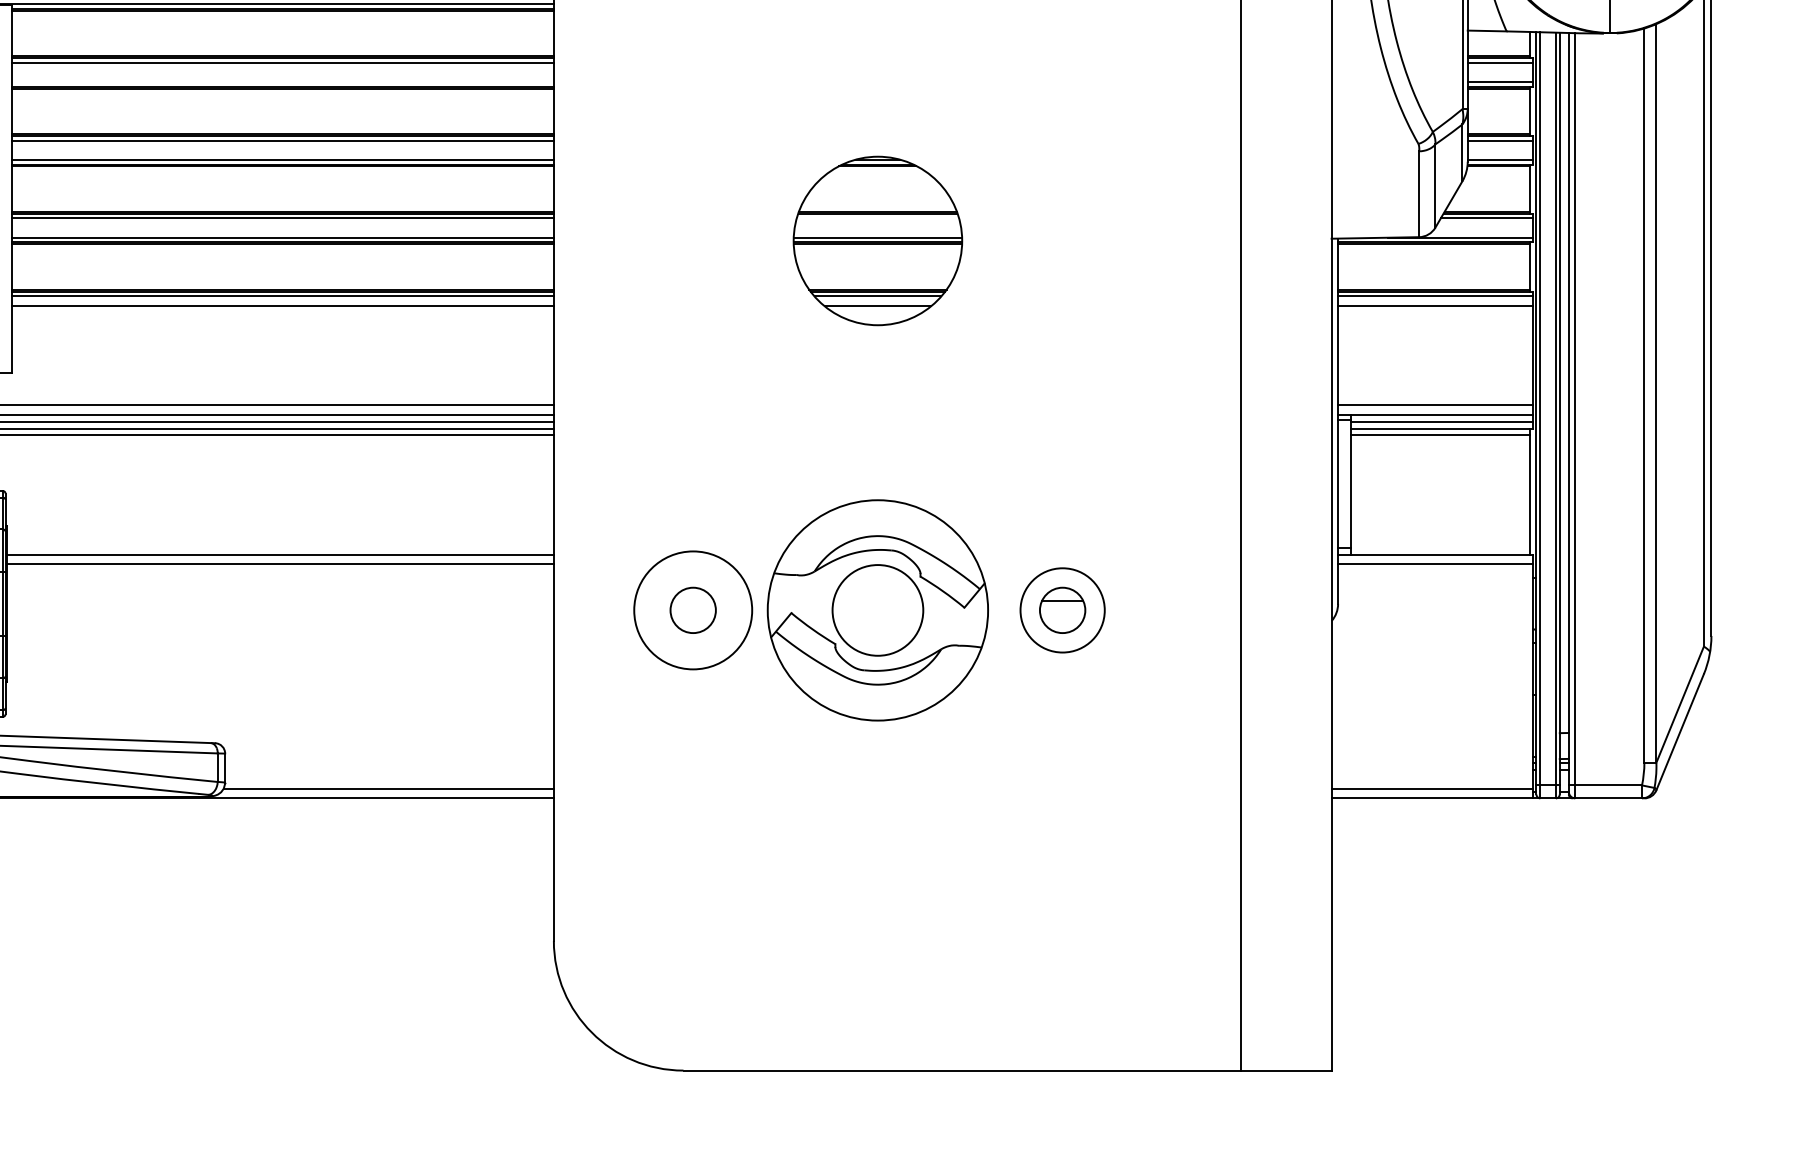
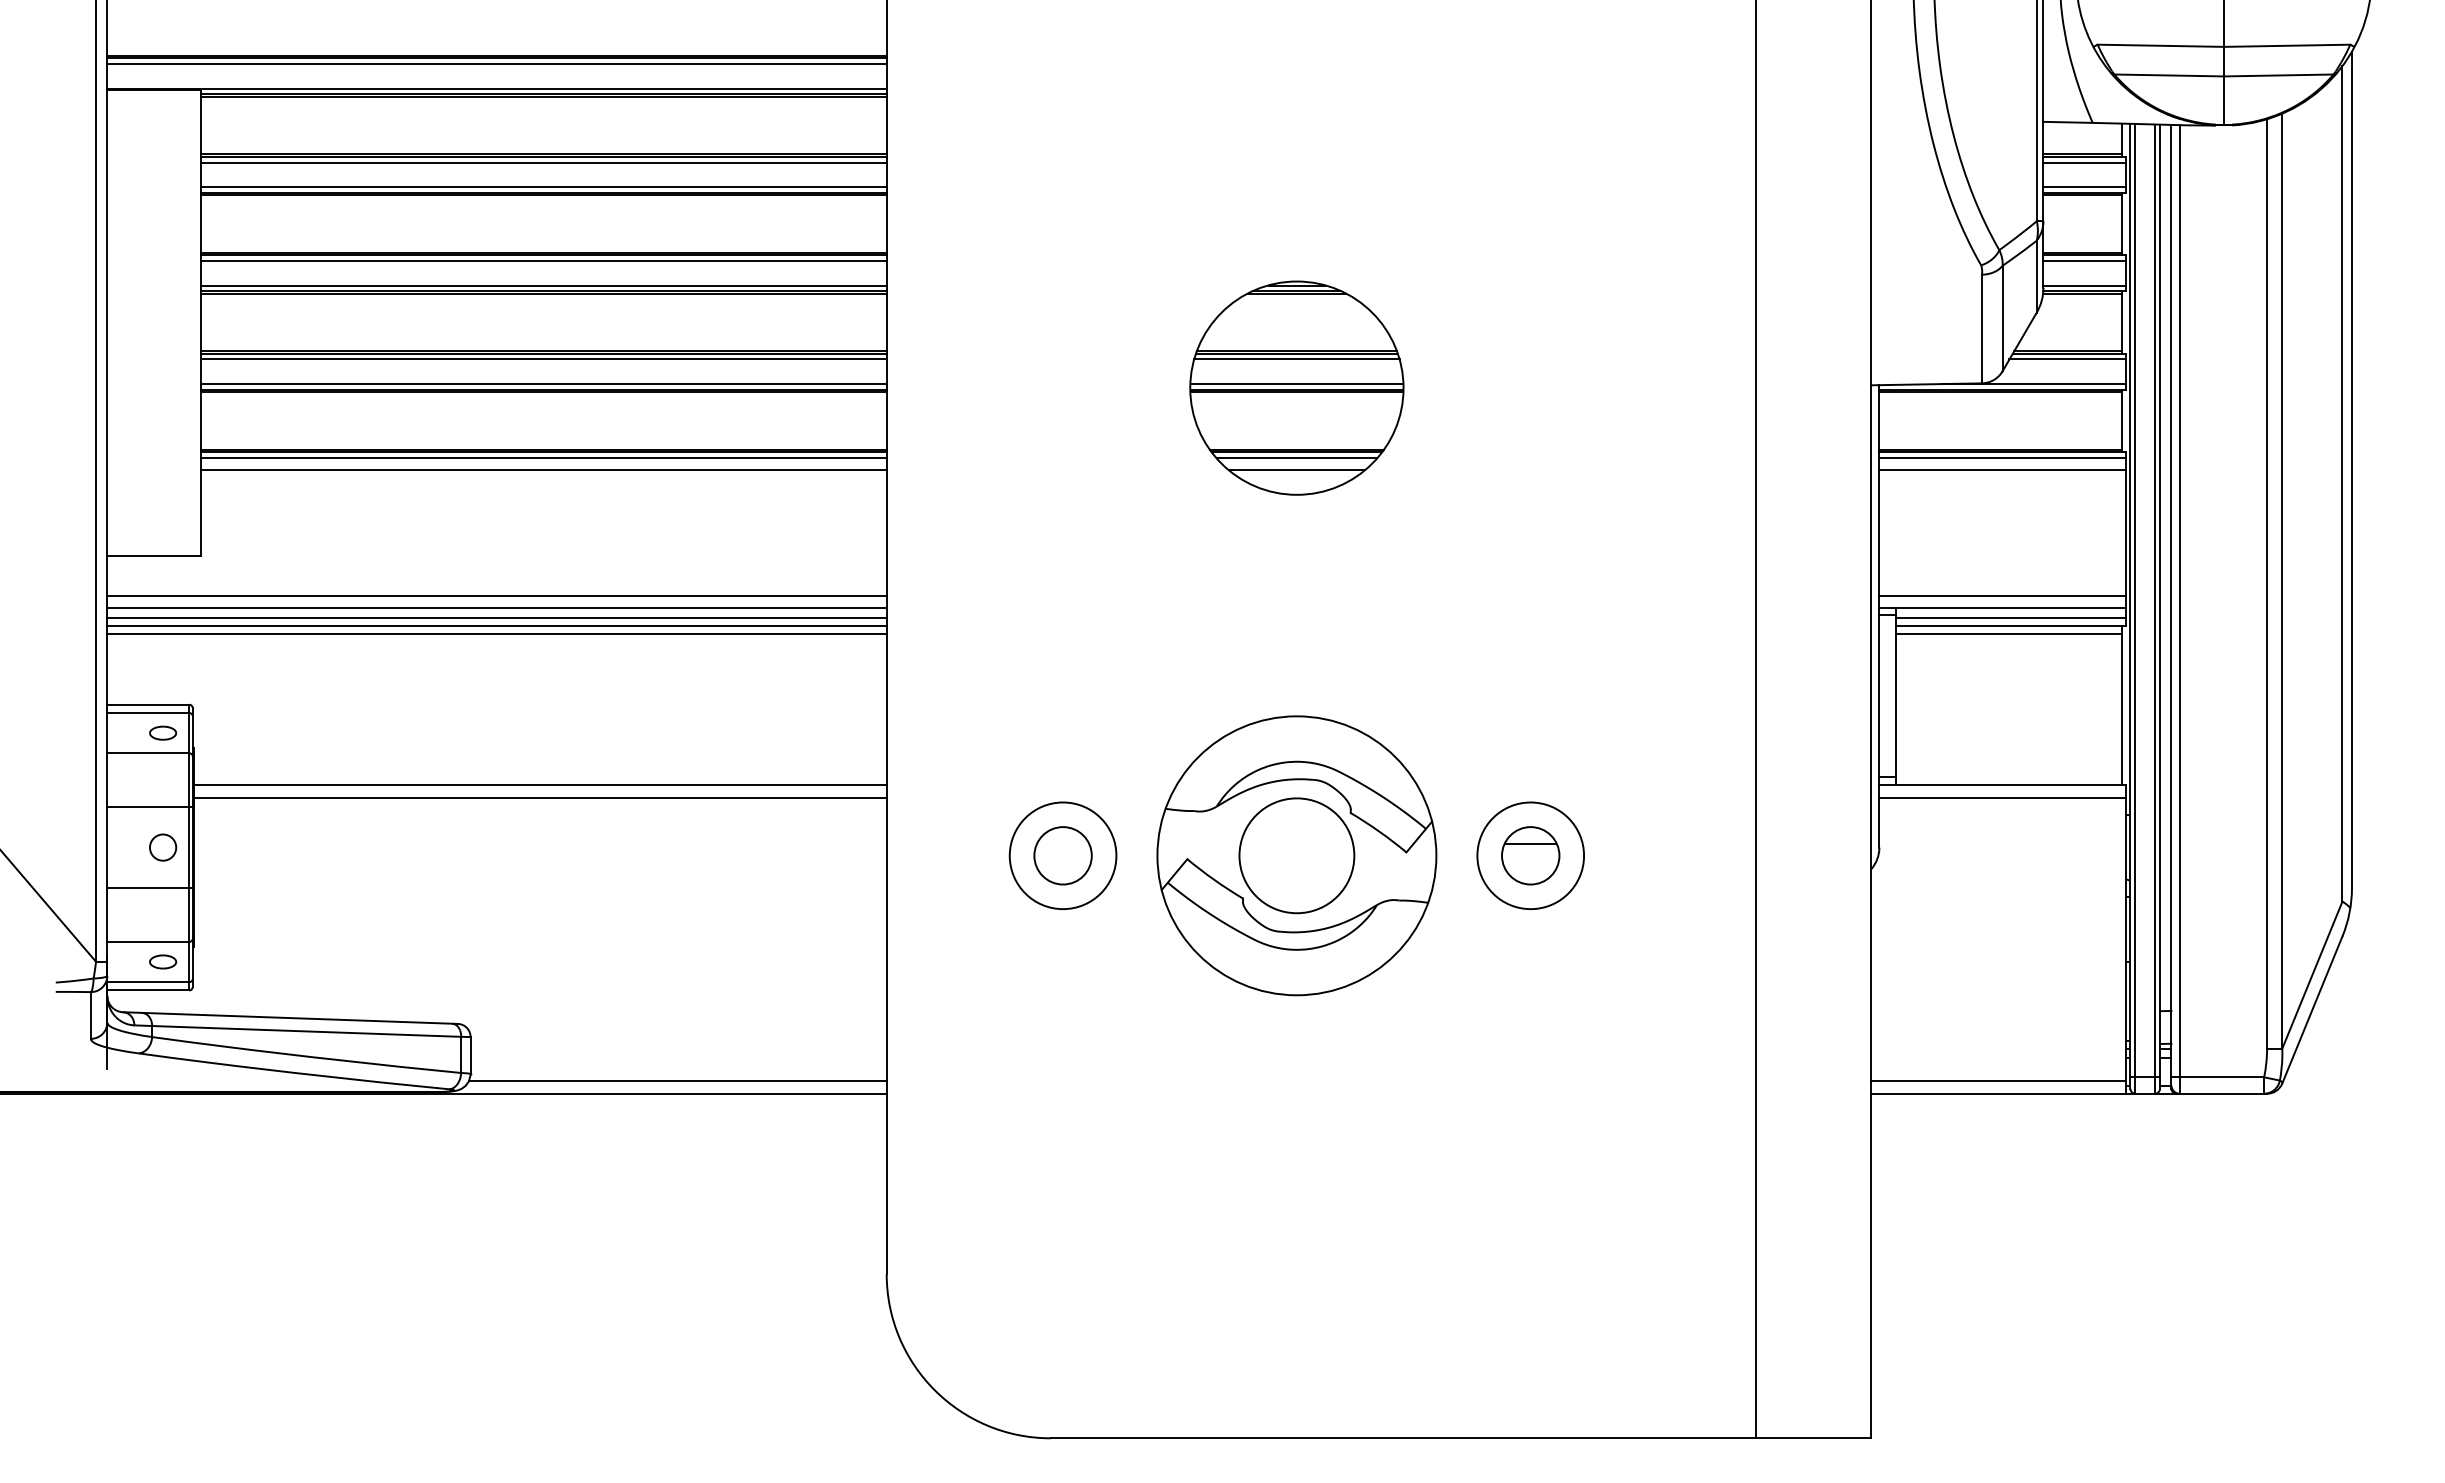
line: (282, 82) -> (543, 187), added
line: (877, 218) -> (1296, 359), added
circle: (692, 610) -> (1062, 855), size x0.71

